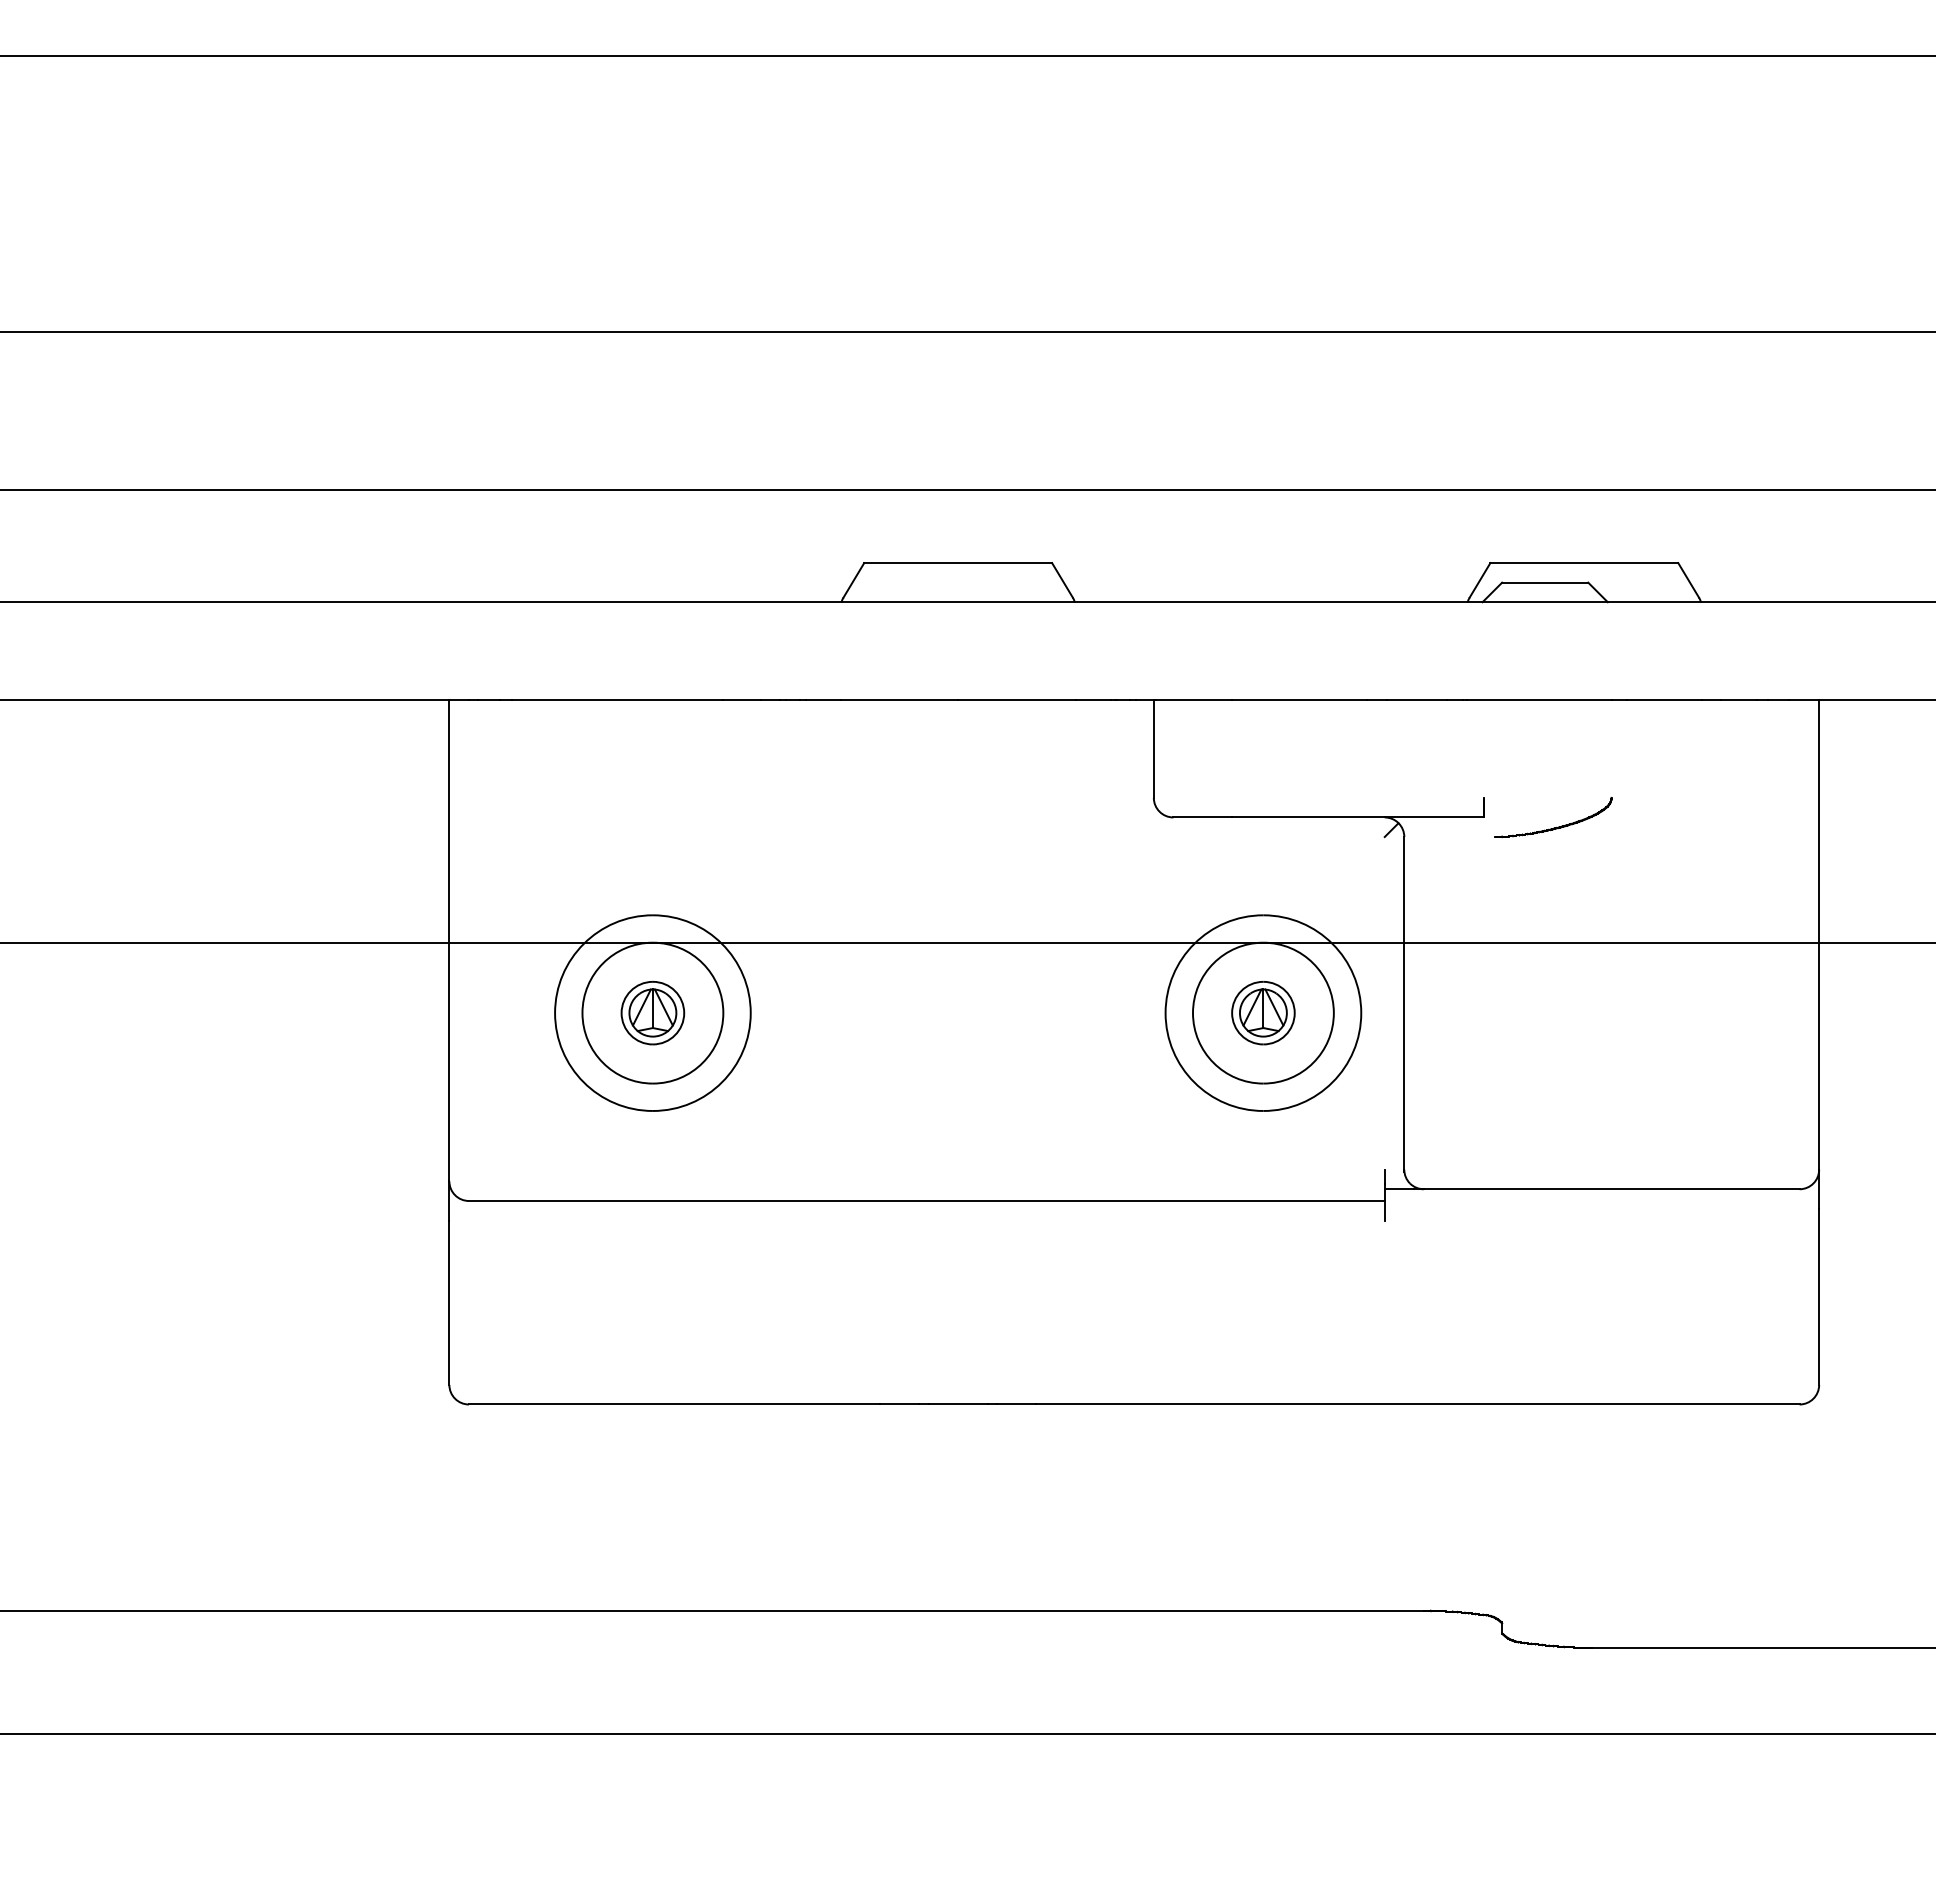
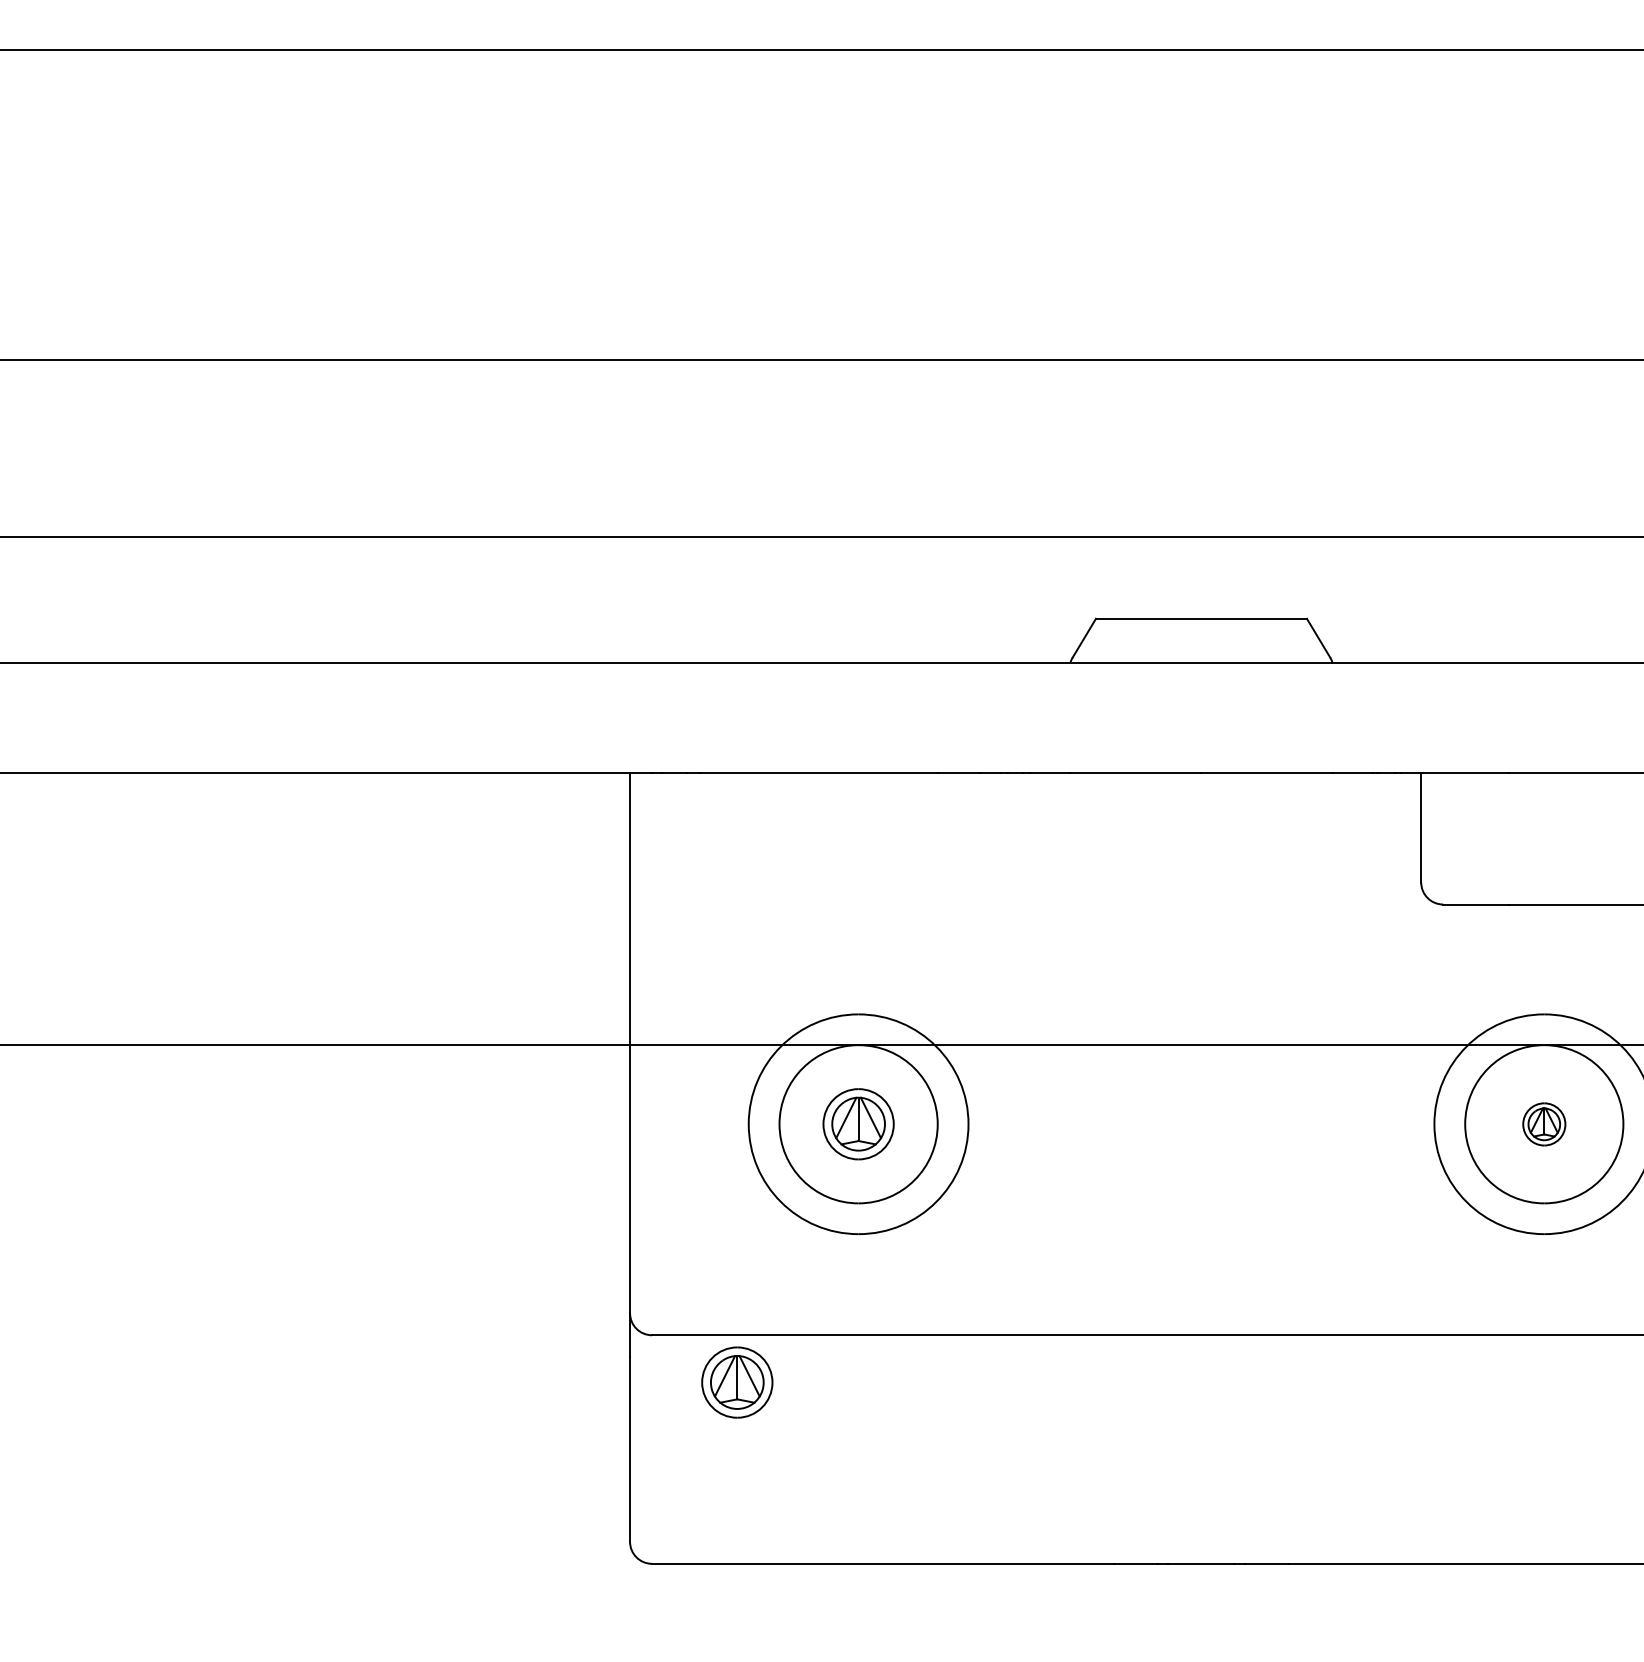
part: (1263, 1013) -> (1544, 1124), size x0.6
part: (544, 1243) -> (736, 1382), added

